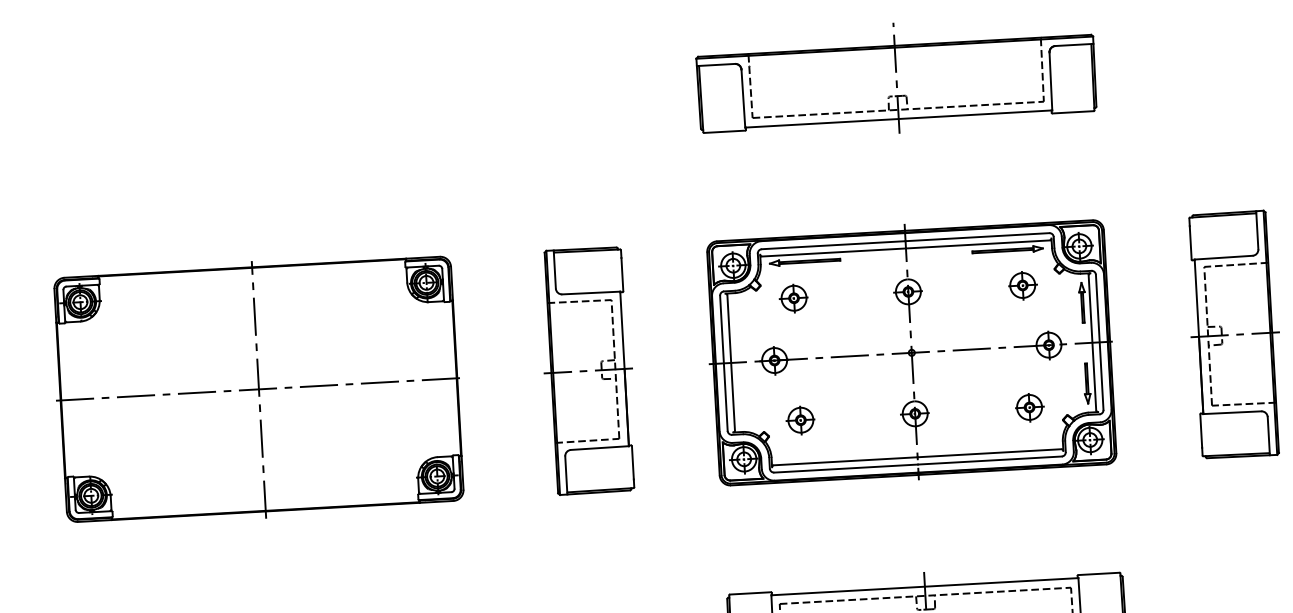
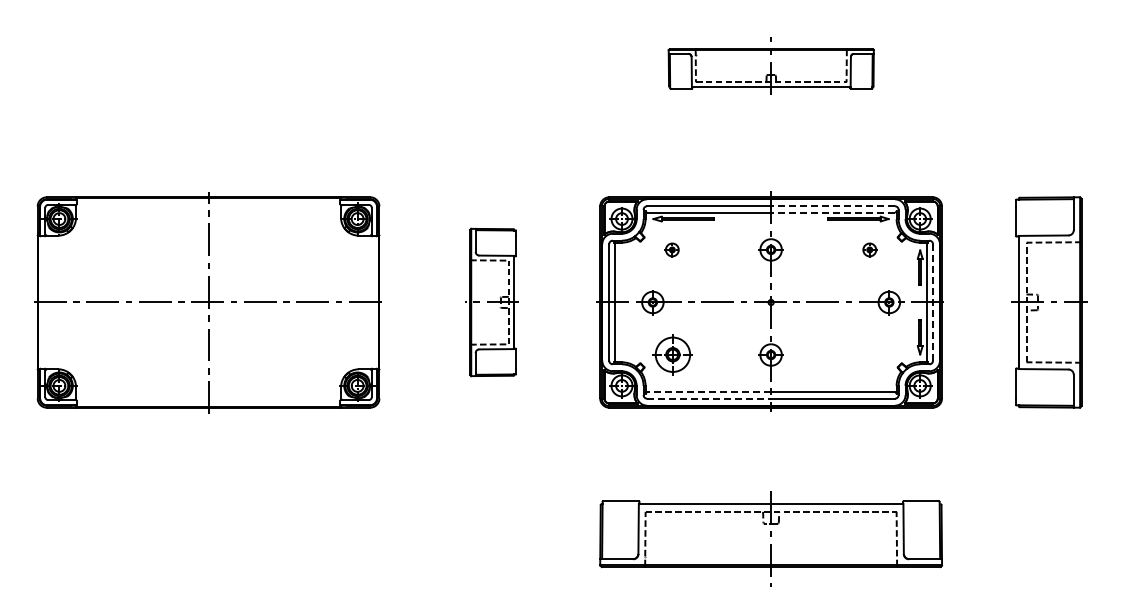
part: (896, 77) -> (771, 65), size x0.6
line: (977, 237) -> (833, 206), solid -> dashed
line: (978, 244) -> (833, 212), solid -> dashed
part: (1022, 284) -> (869, 249), size x0.6
part: (792, 297) -> (671, 249), size x0.6
line: (1100, 342) -> (933, 302), solid -> dashed
part: (588, 370) -> (492, 302), size x0.7
part: (1029, 407) -> (869, 355), removed
part: (799, 420) -> (671, 355), size x1.6
line: (846, 461) -> (709, 392), solid -> dashed
line: (846, 468) -> (709, 398), solid -> dashed

